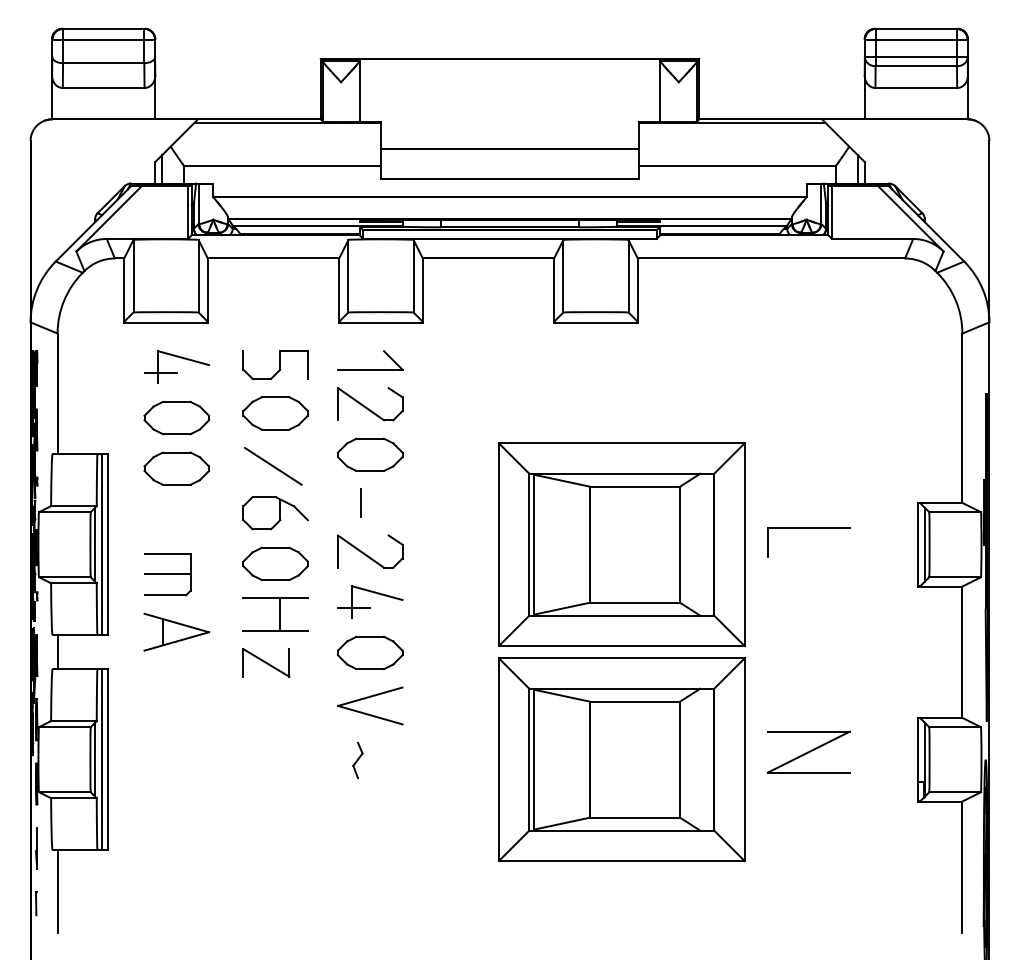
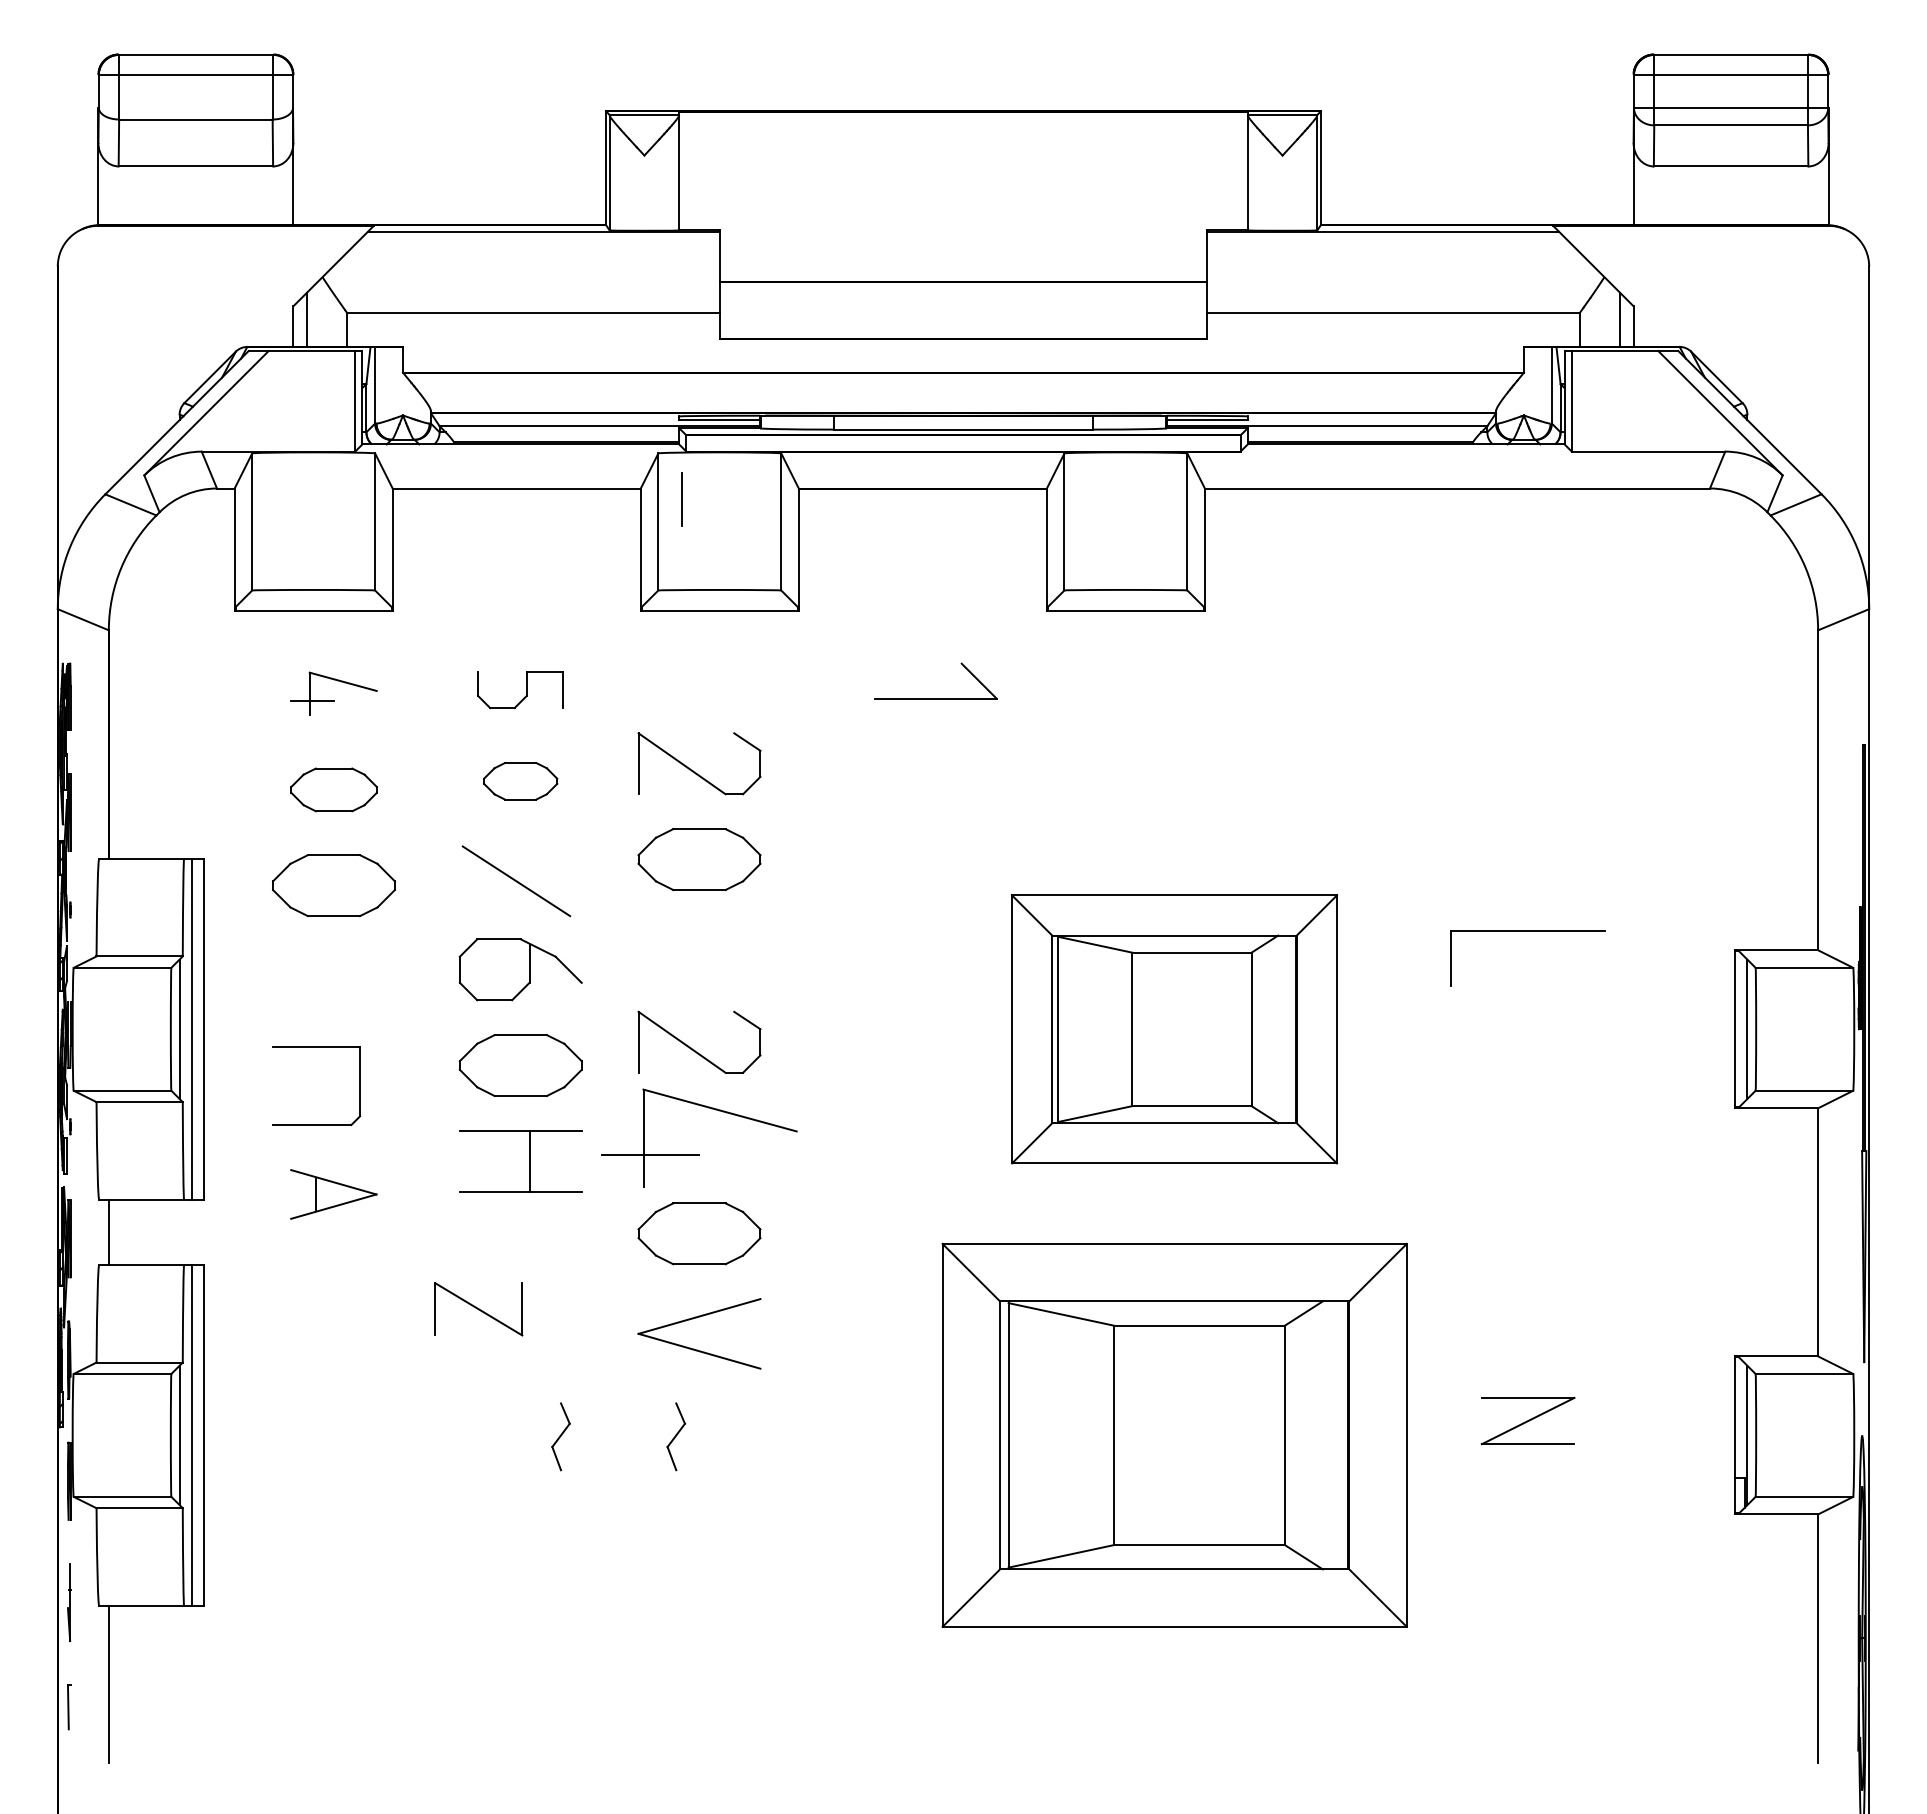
part: (275, 364) -> (520, 688), size x0.7
part: (176, 366) -> (333, 692), size x0.7
part: (370, 369) -> (936, 698), moved
part: (275, 413) -> (520, 781), size x0.6
part: (176, 417) -> (333, 788), size x0.7
line: (360, 502) -> (681, 497), moved
part: (808, 528) -> (1527, 932), moved
part: (621, 544) -> (1174, 1028), size x0.7
line: (167, 573) -> (316, 1083), removed
part: (370, 601) -> (699, 1136), size x1.6
part: (176, 631) -> (333, 1193), size x0.7
part: (266, 662) -> (478, 1308), moved
part: (808, 751) -> (1527, 1419), size x0.6
part: (296, 760) -> (560, 1436), added

